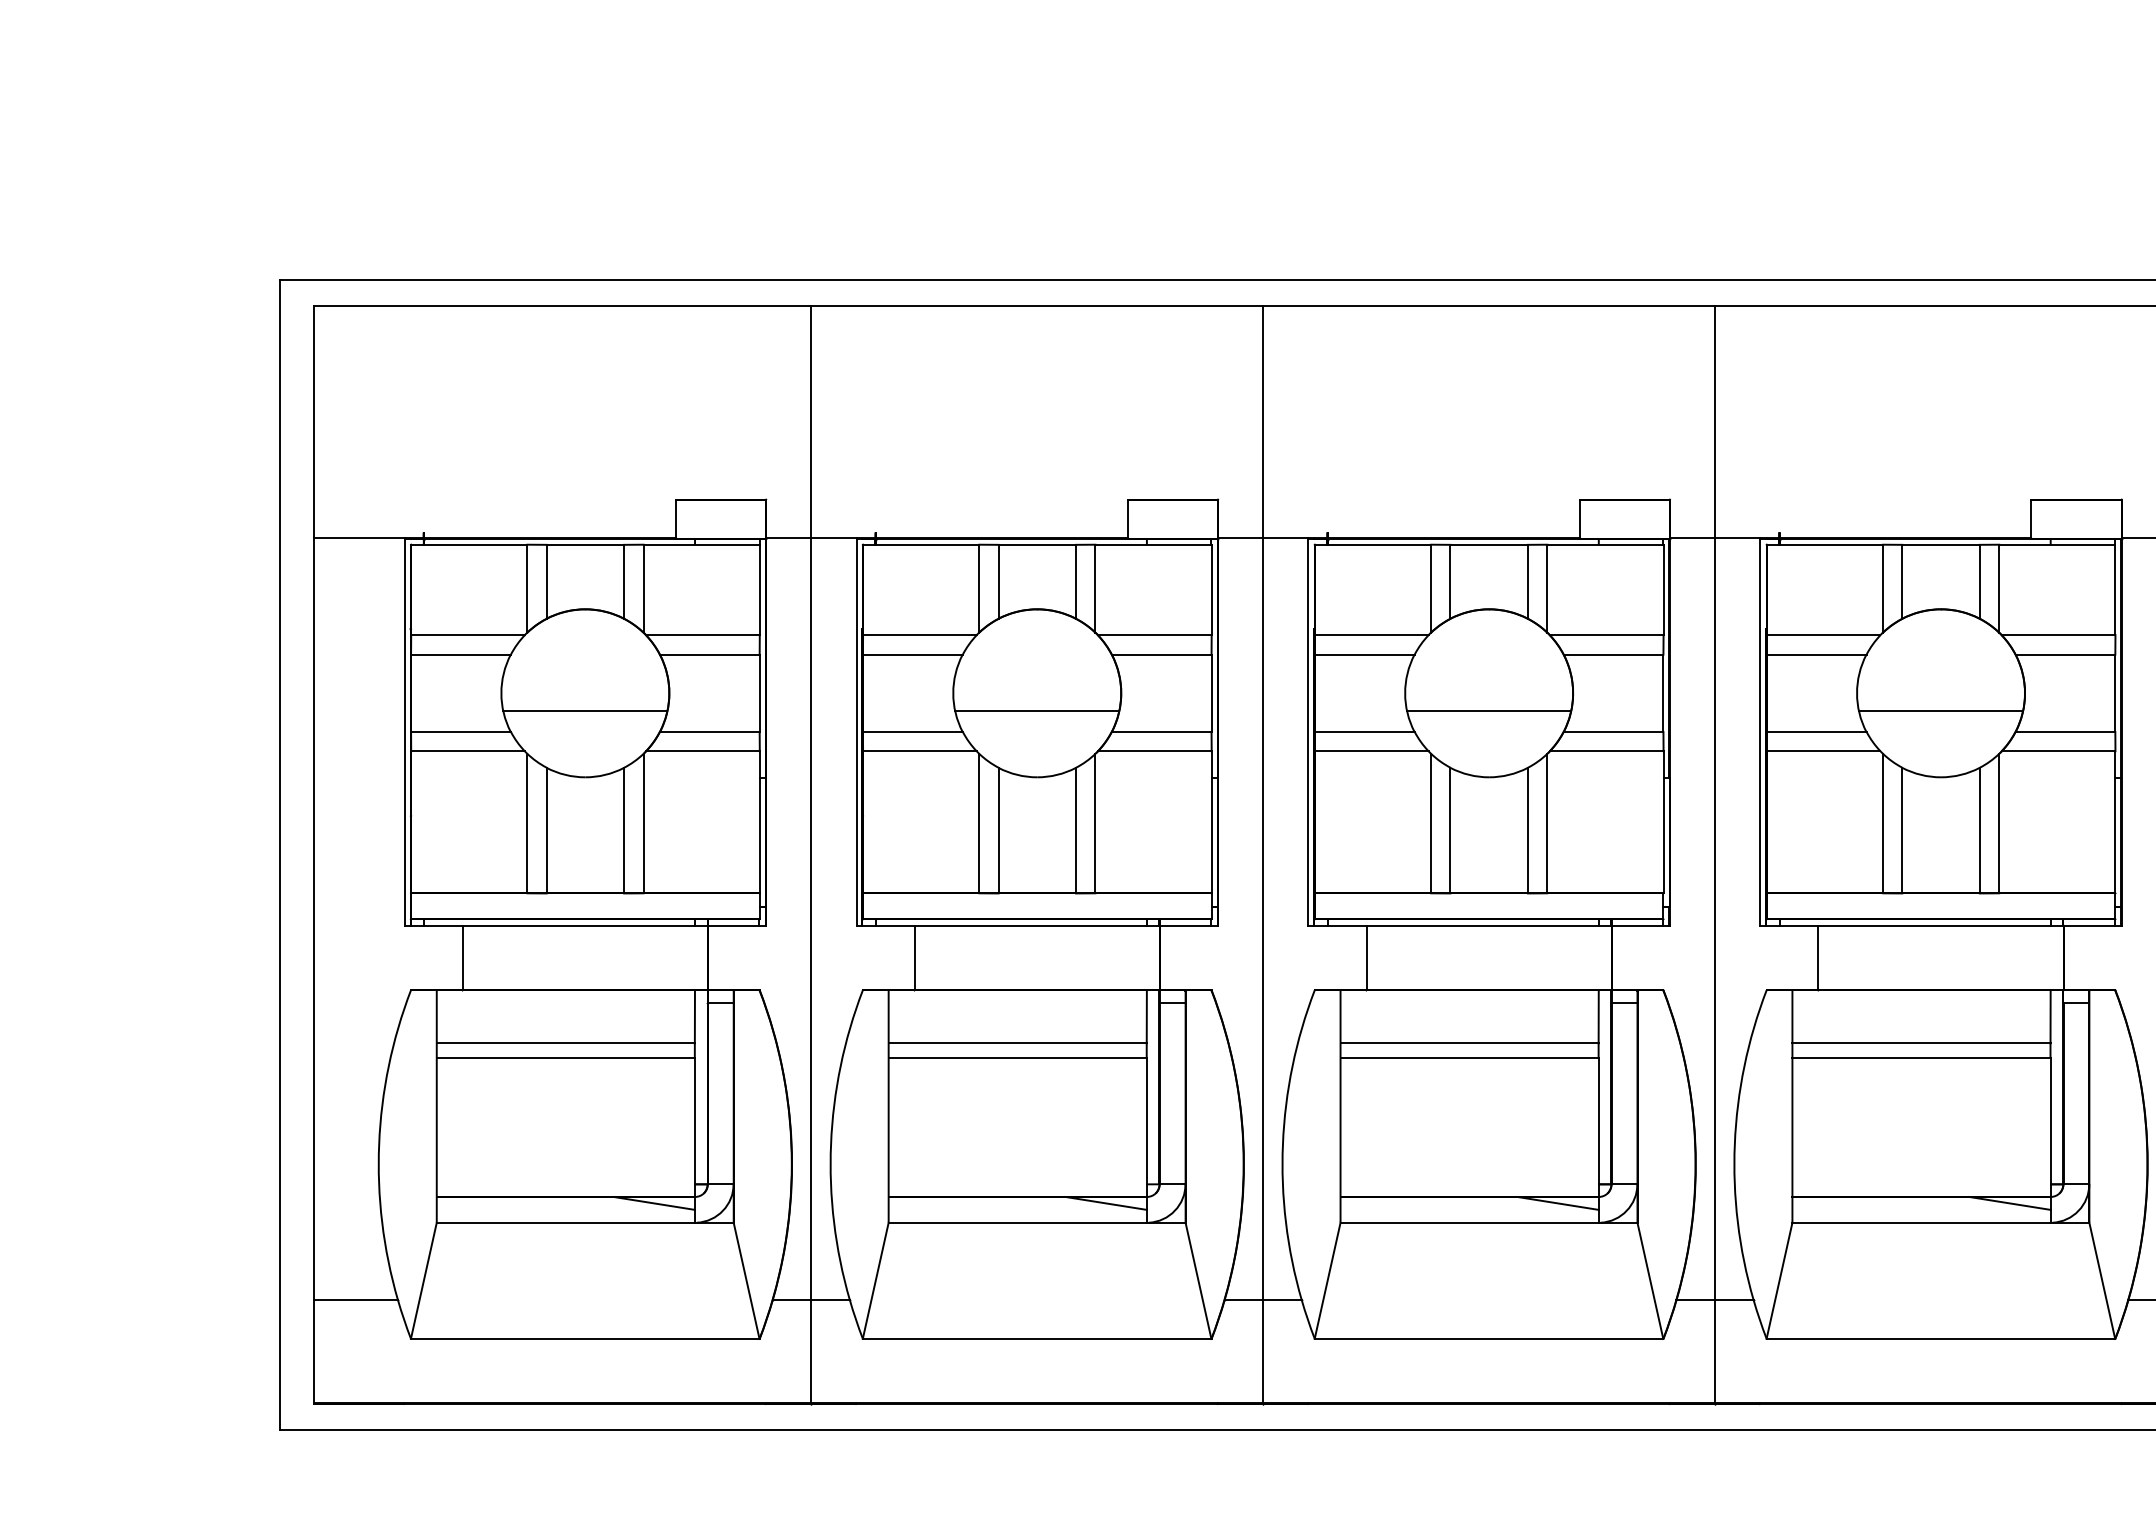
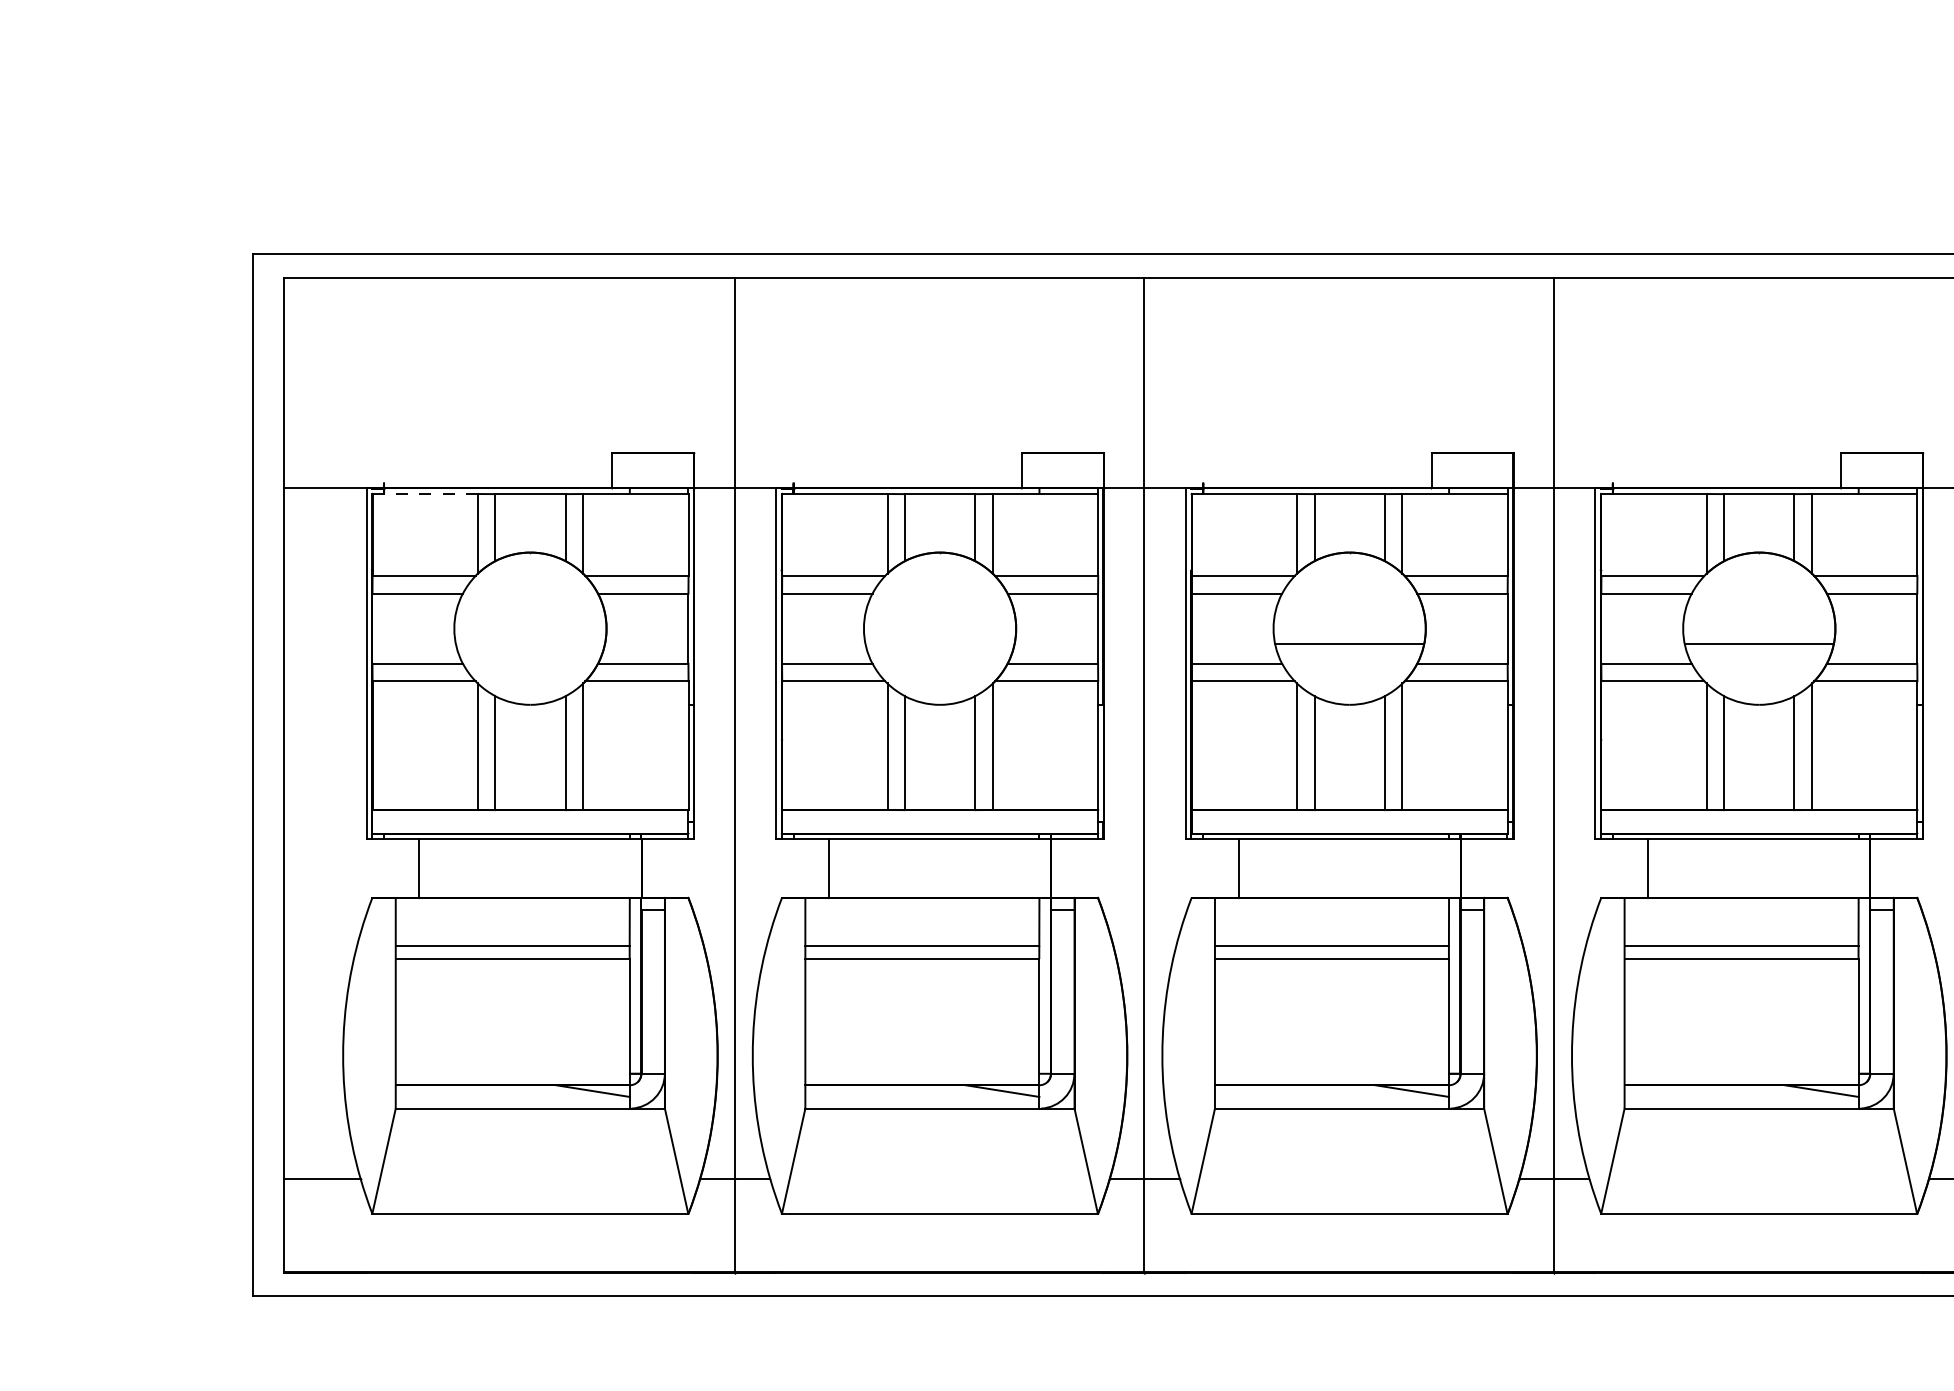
line: (469, 545) -> (425, 494), solid -> dashed
line: (585, 710) -> (530, 644), removed
line: (1036, 710) -> (939, 644), removed

